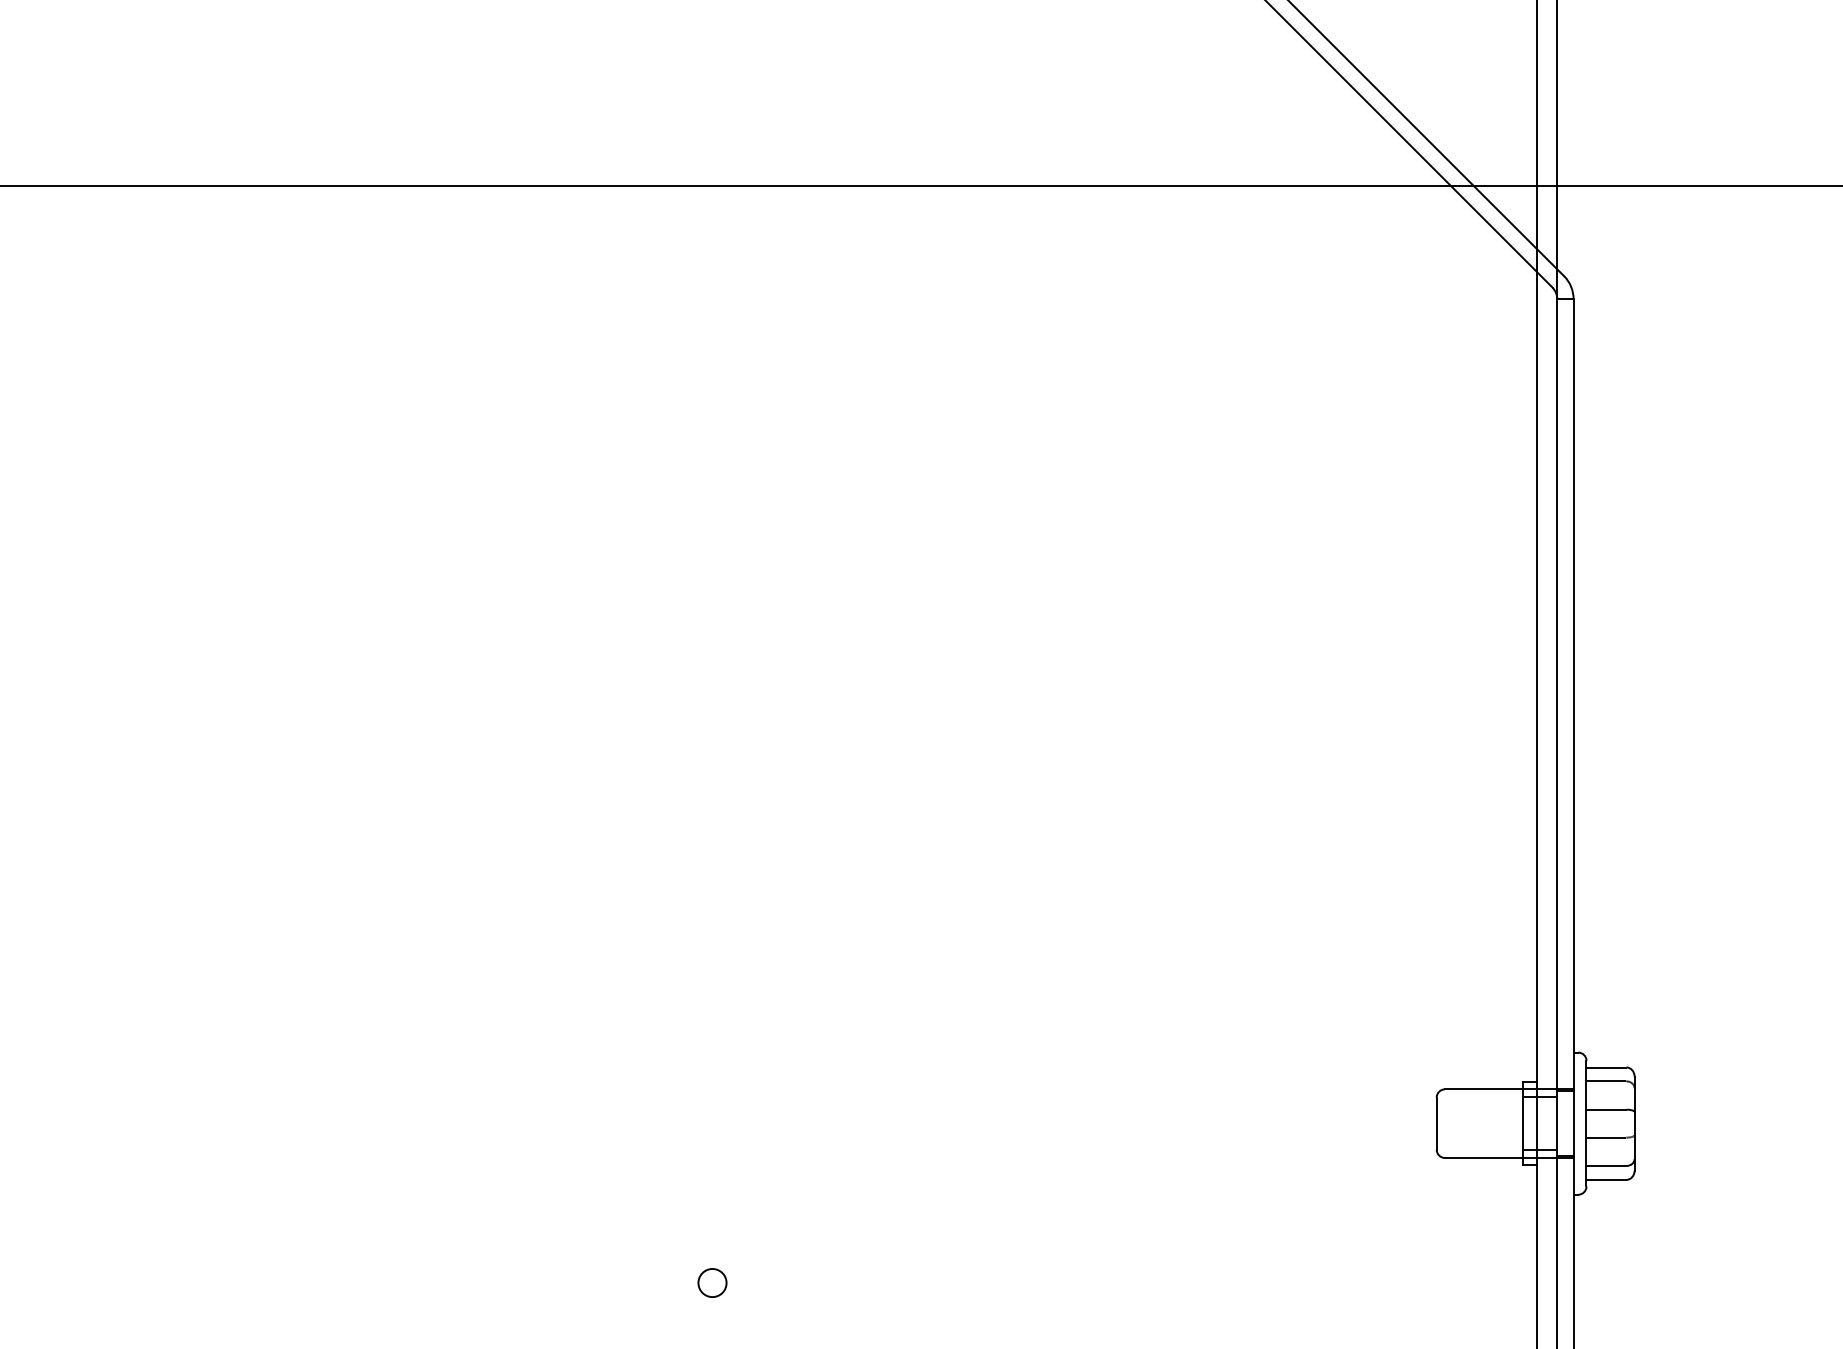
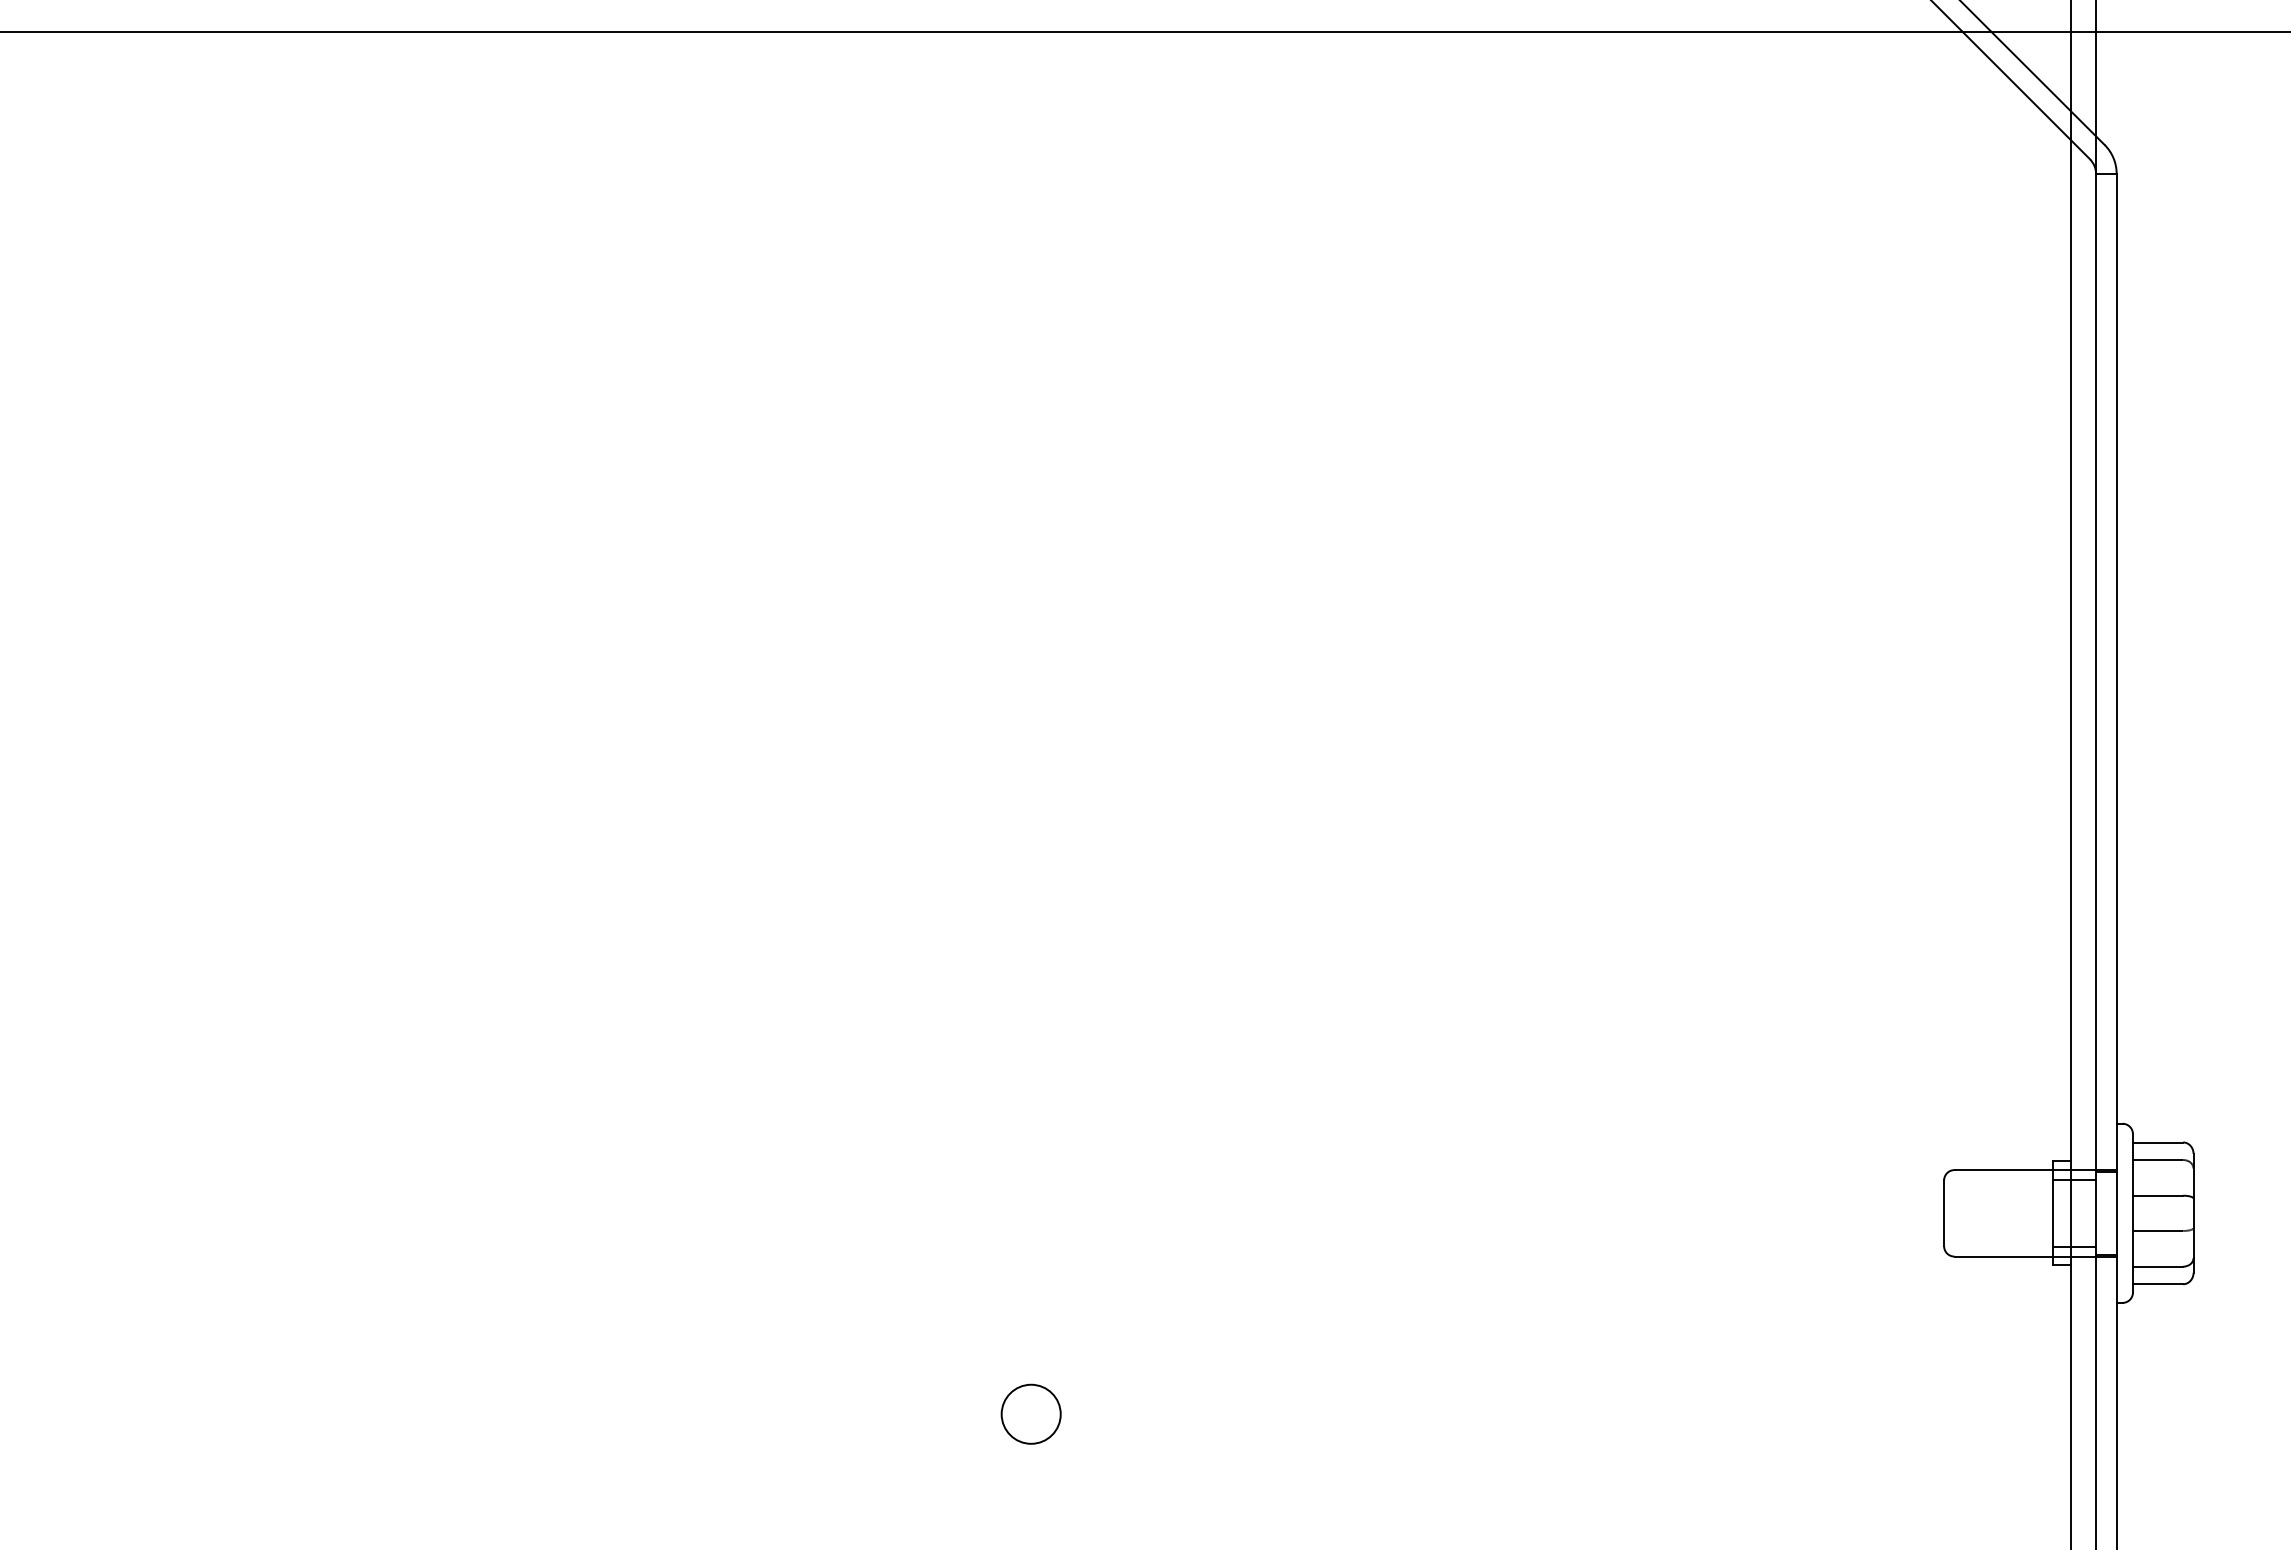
circle: (712, 1282) -> (1031, 1413), size x1.67

